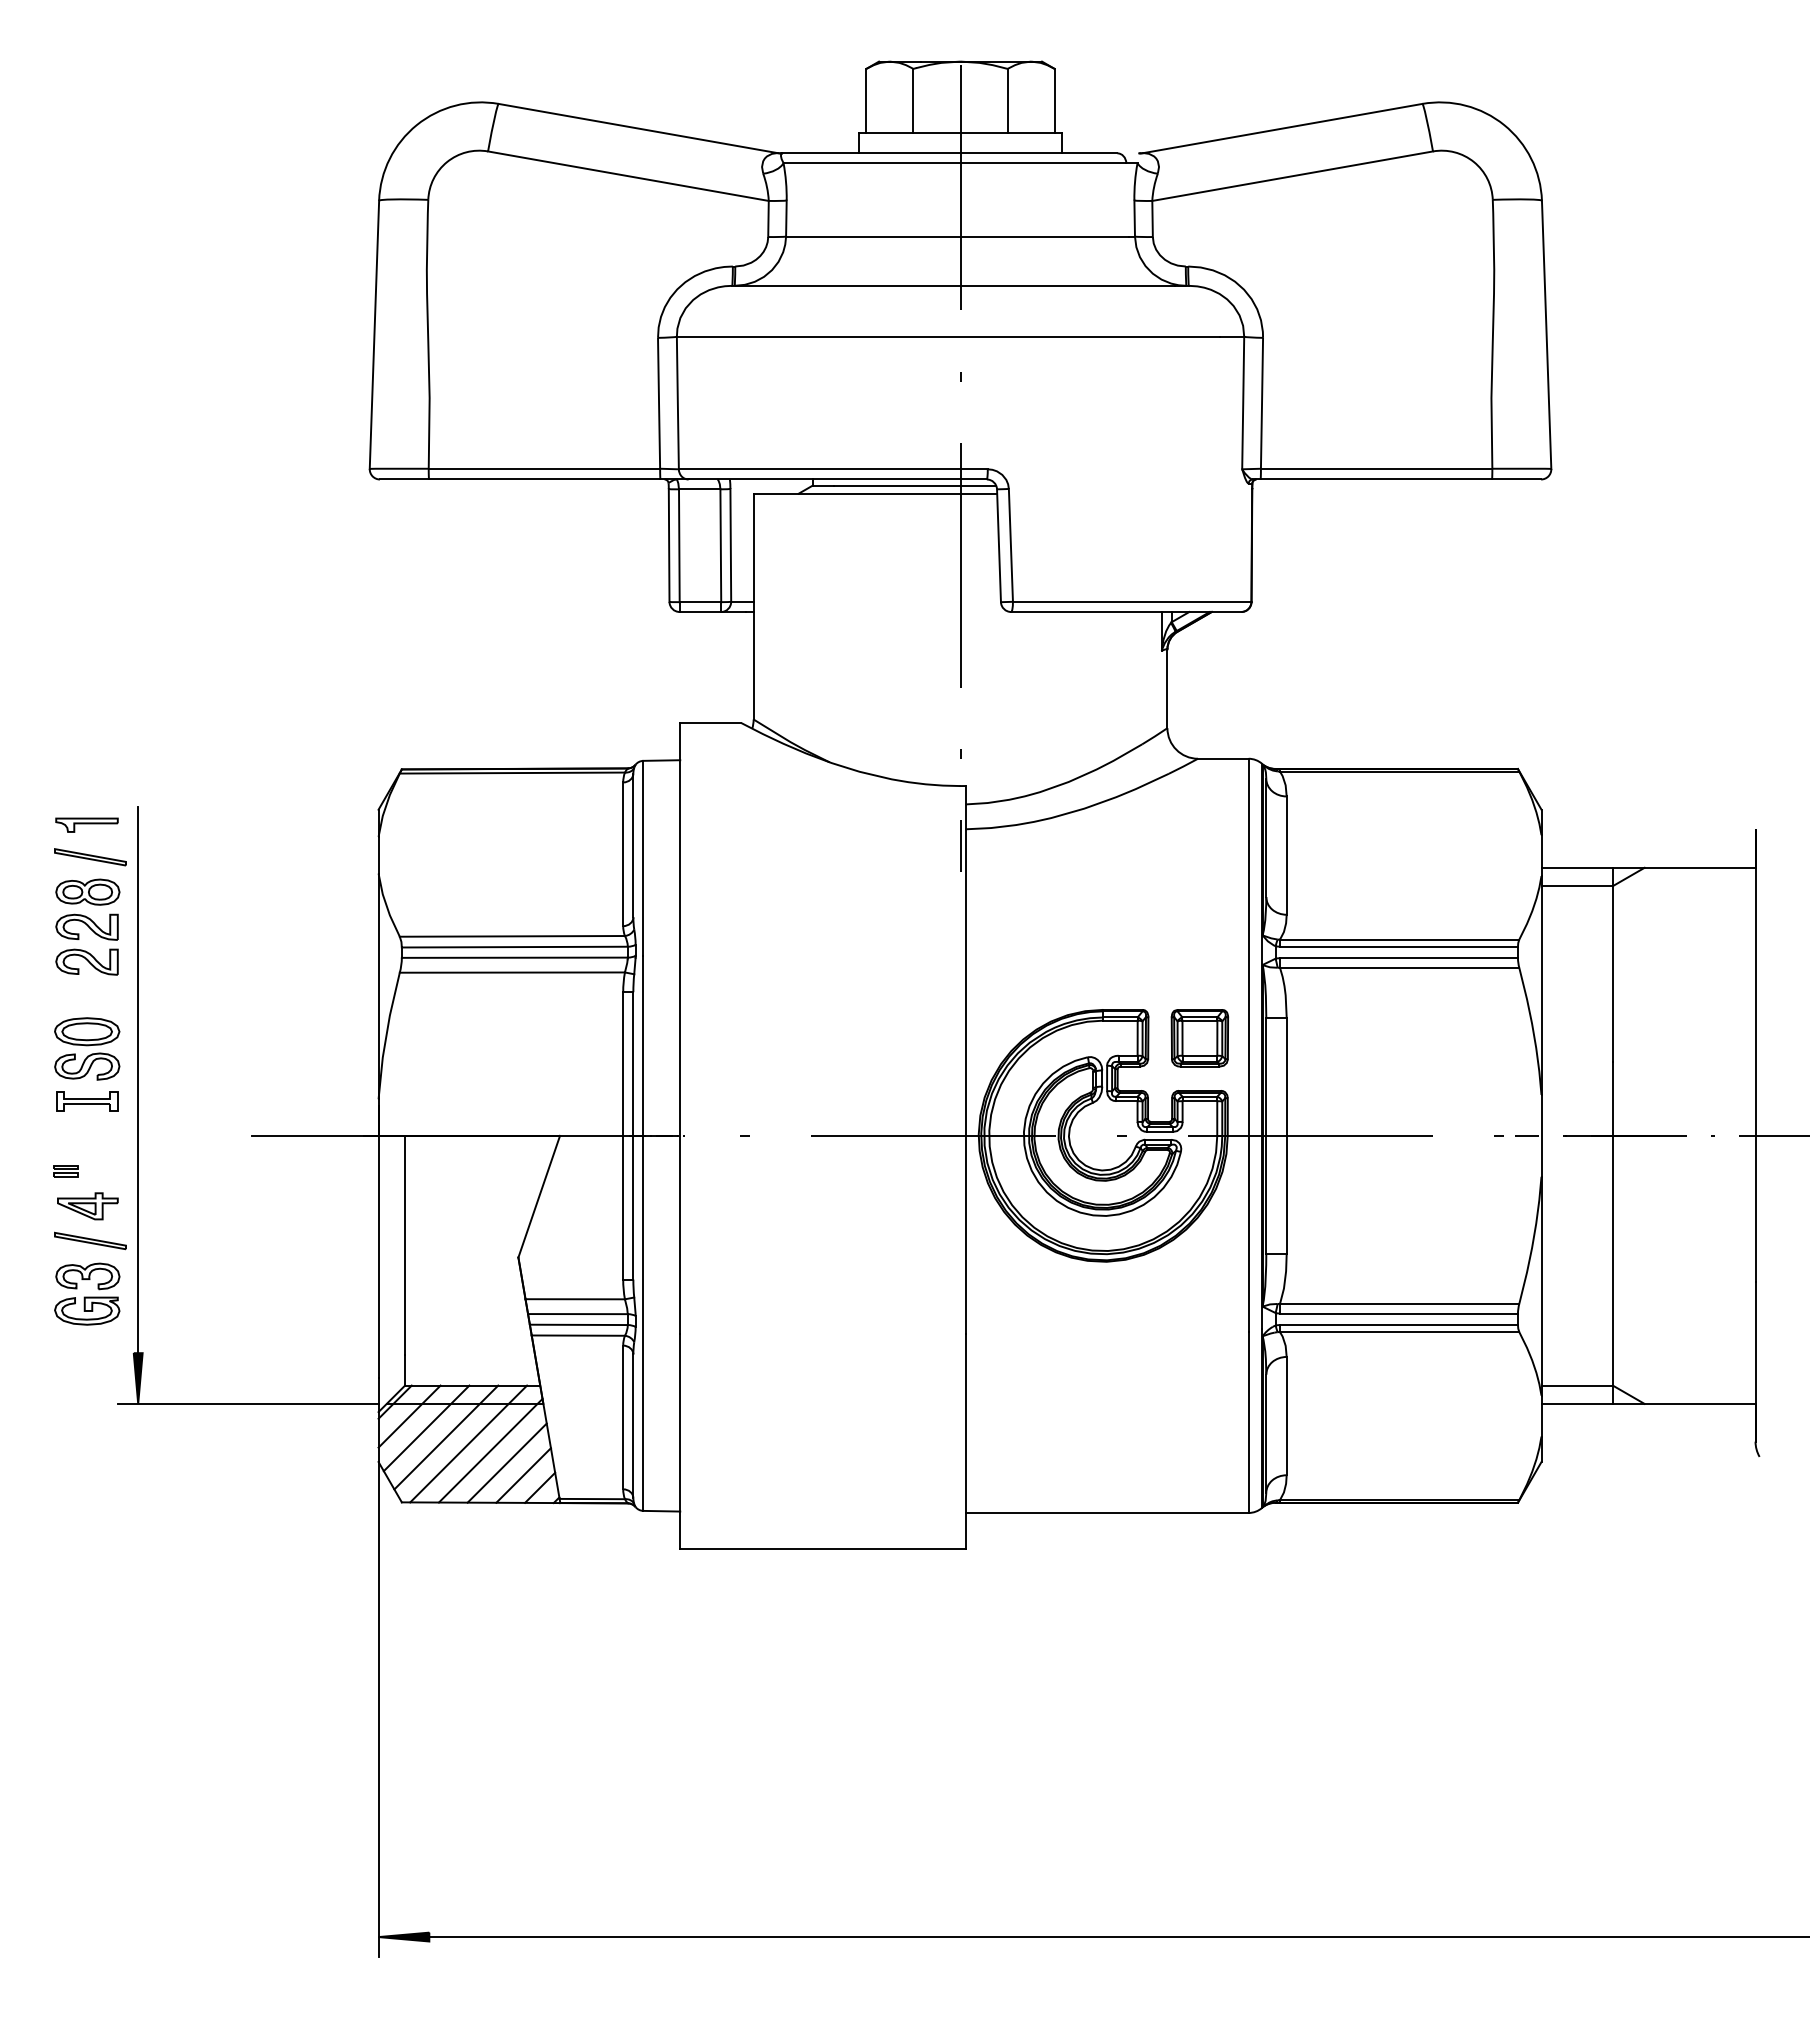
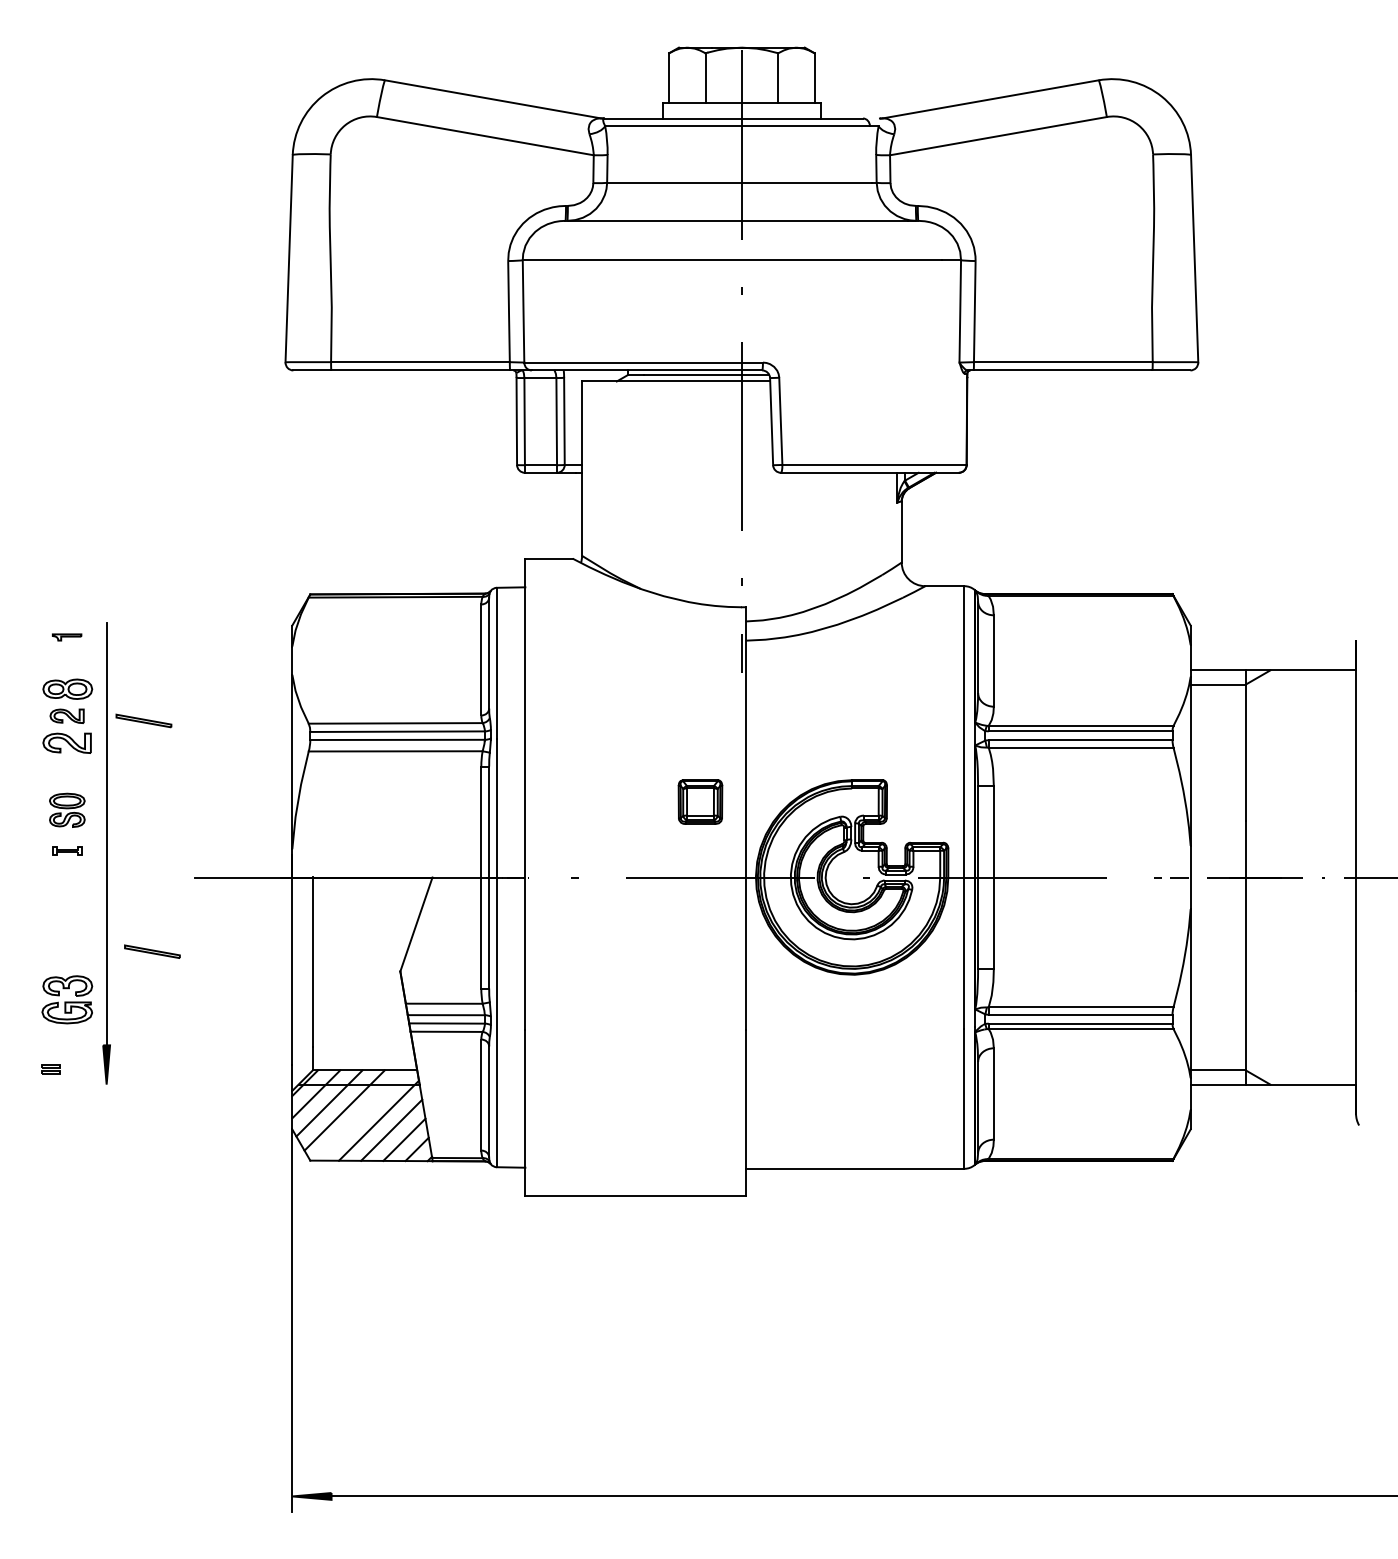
part: (86, 824) -> (66, 636), size x0.6
part: (90, 857) -> (143, 721), moved
part: (86, 926) -> (66, 715), size x0.7
part: (1199, 1038) -> (700, 802), moved
part: (87, 1048) -> (67, 810), size x0.7
part: (87, 1101) -> (67, 850), size x0.6
part: (65, 1171) -> (50, 1069), moved
part: (87, 1206) -> (67, 932), removed
part: (90, 1240) -> (152, 951), moved
line: (247, 1403) -> (191, 1084), removed
line: (468, 1443) -> (361, 1115), removed

